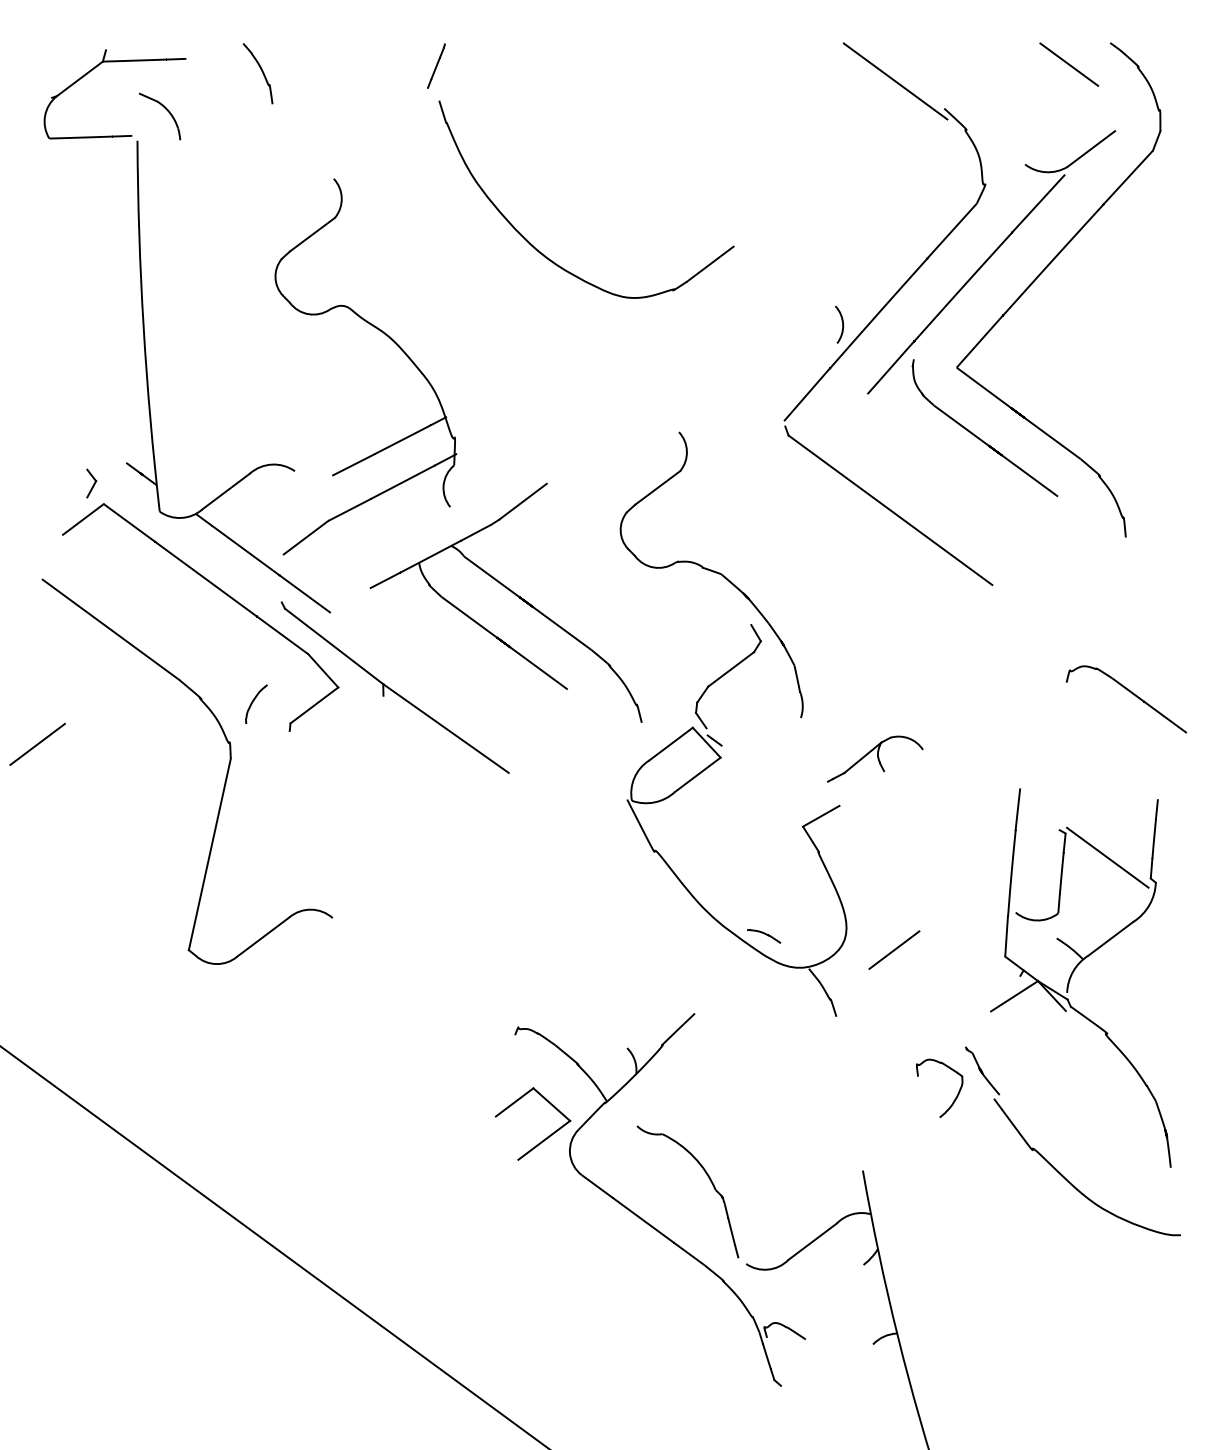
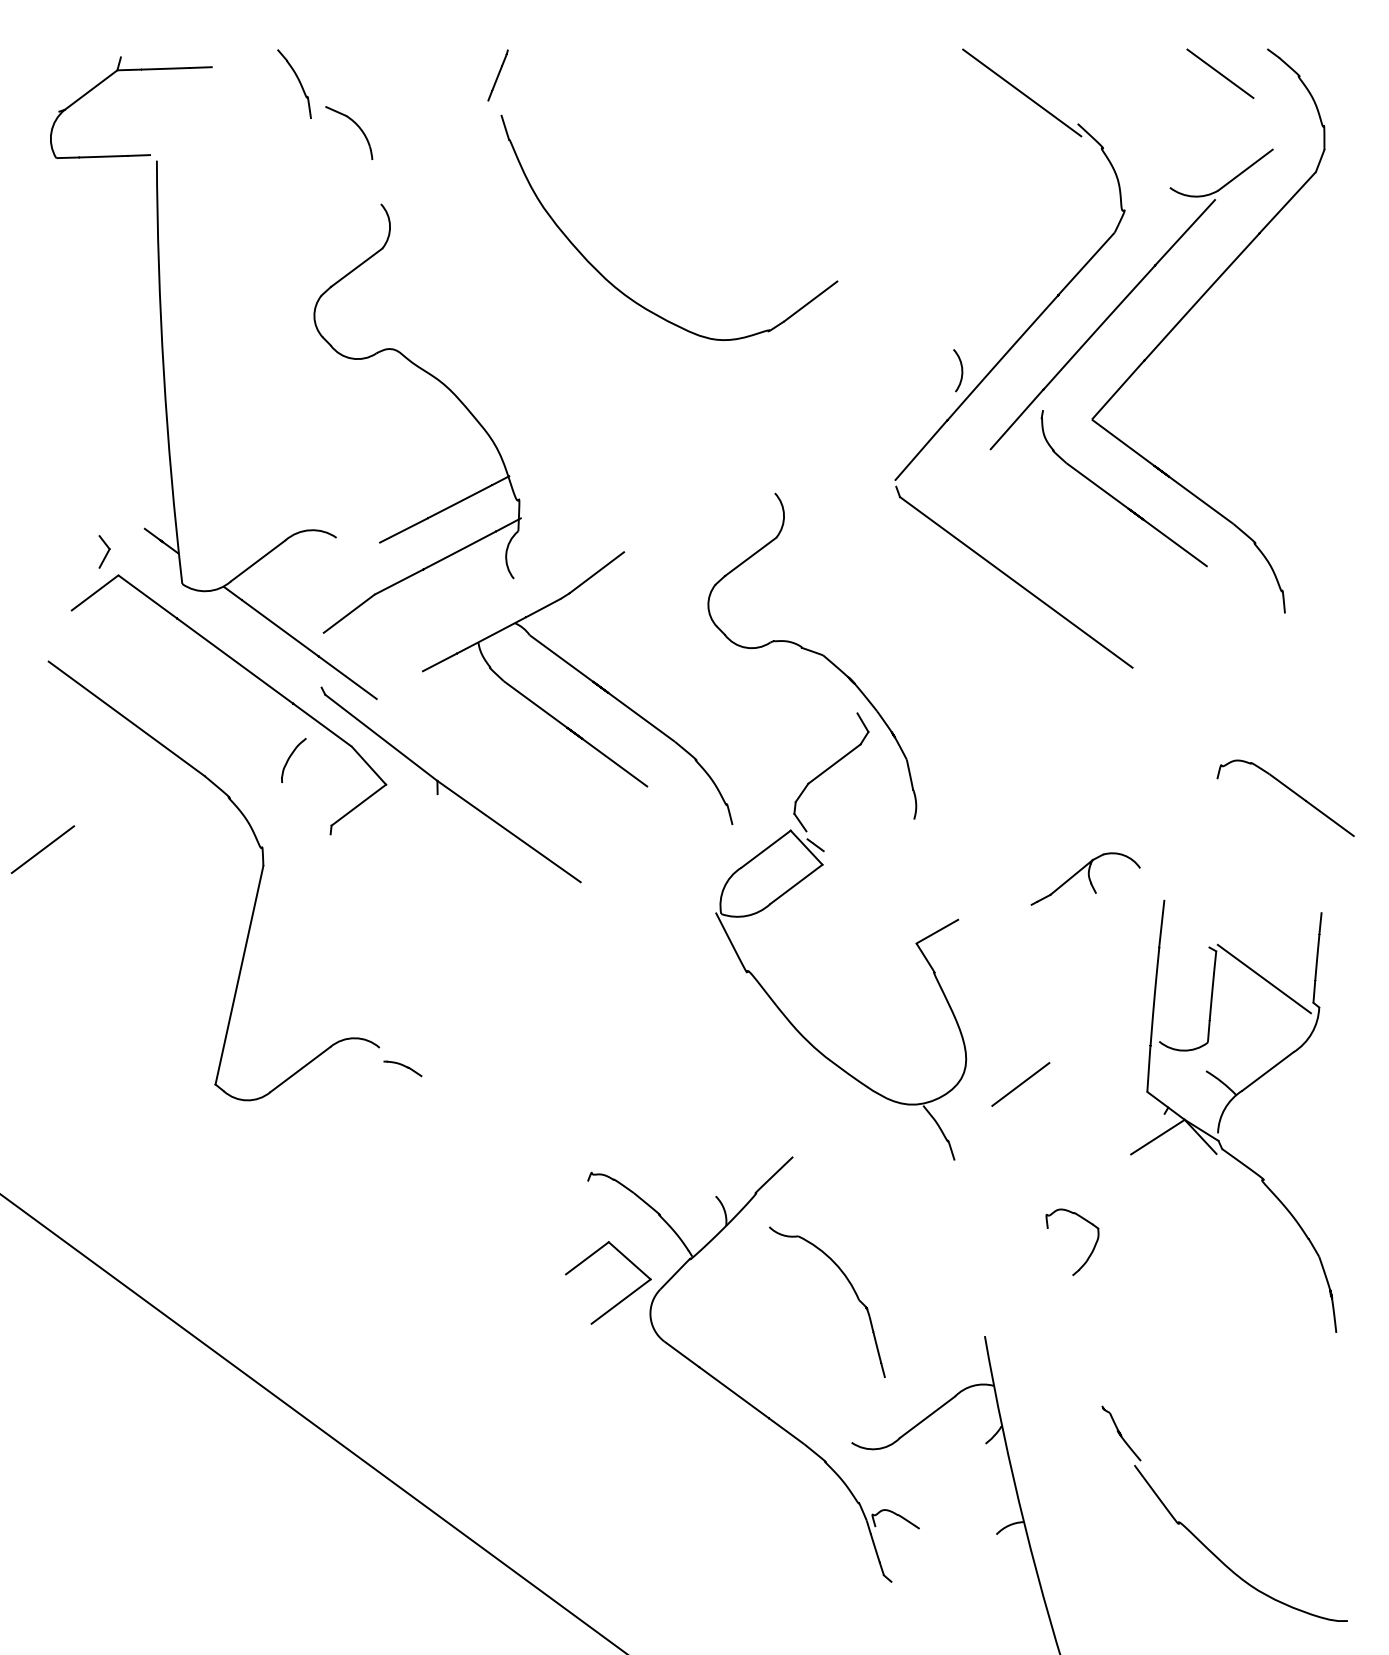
part: (165, 109) -> (355, 124), moved
curve: (253, 702) -> (290, 758), moved
part: (875, 758) -> (1086, 878), moved
curve: (764, 934) -> (403, 1066), moved
part: (1055, 1167) -> (1204, 1543), moved
part: (709, 1180) -> (852, 1289), moved

